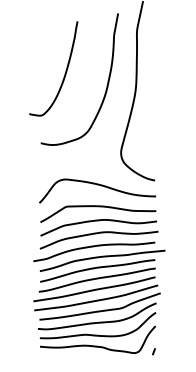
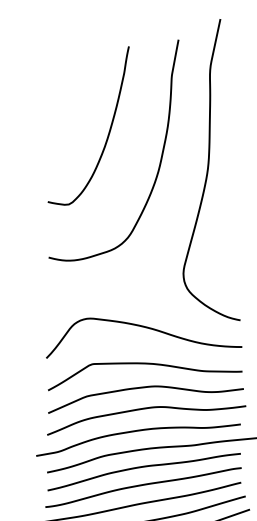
curve: (64, 73) -> (106, 133), moved

